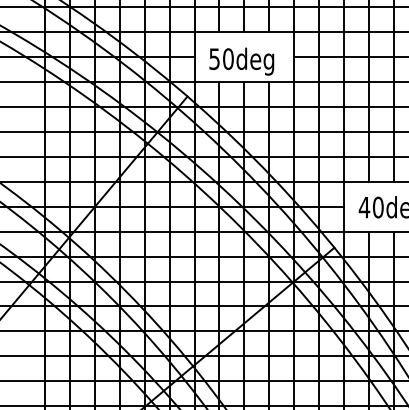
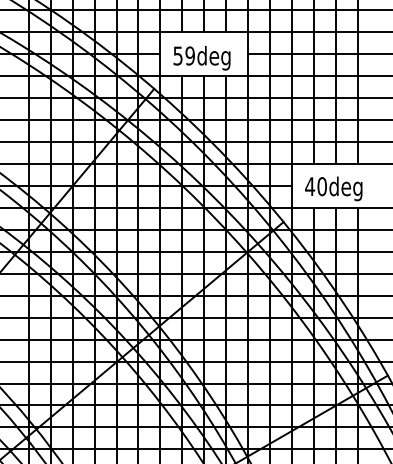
text: (227, 58) -> (189, 55), 50deg -> 59deg

